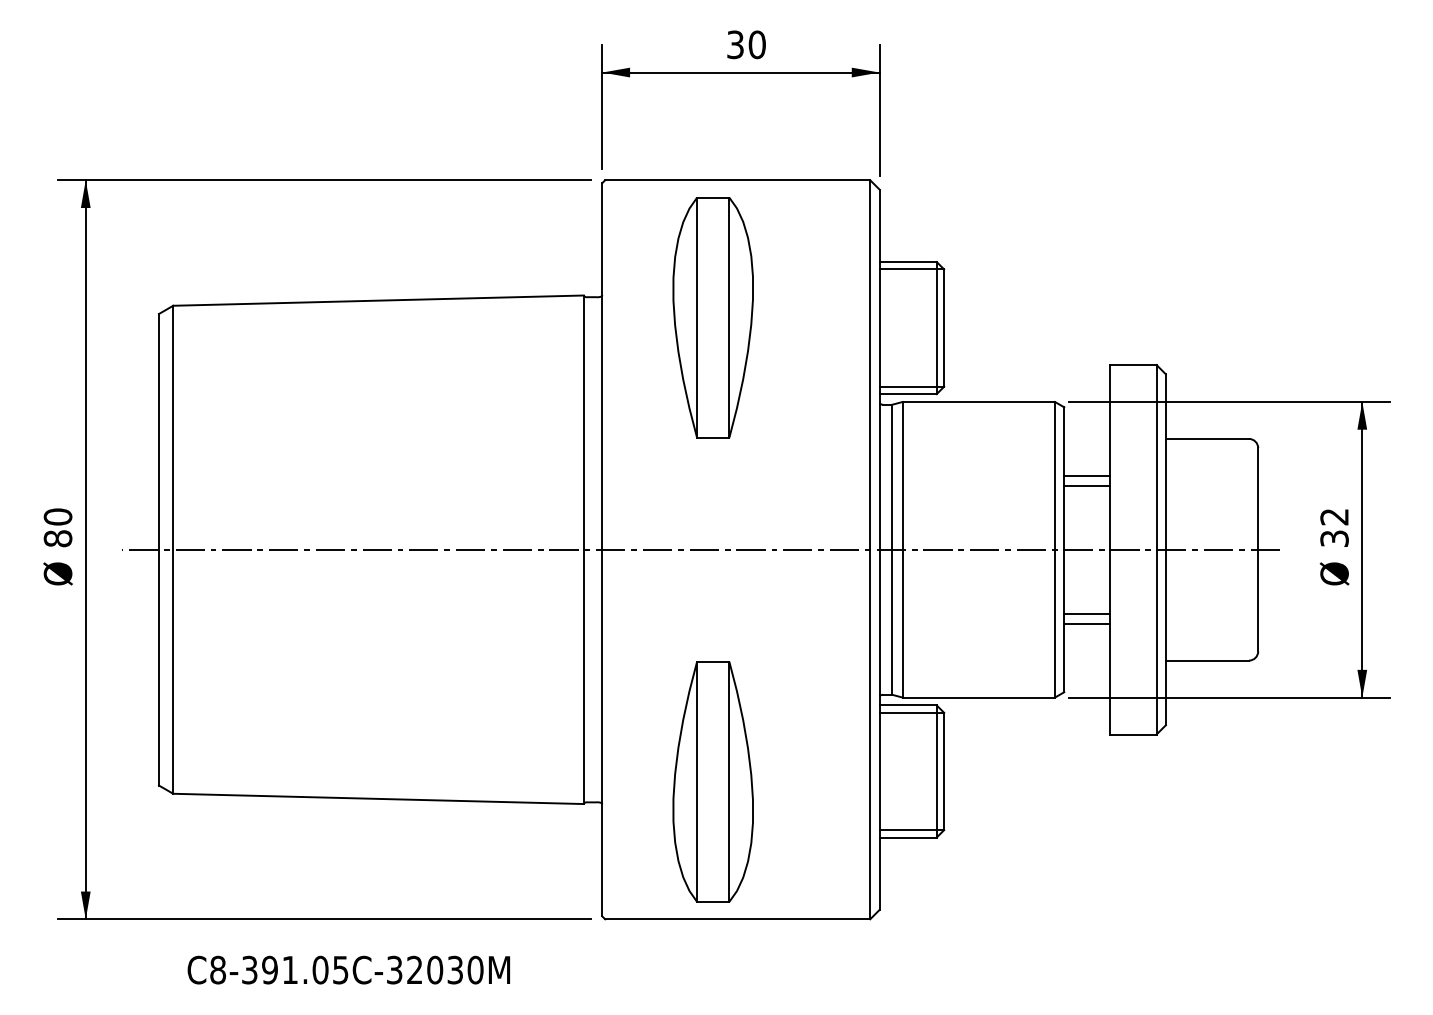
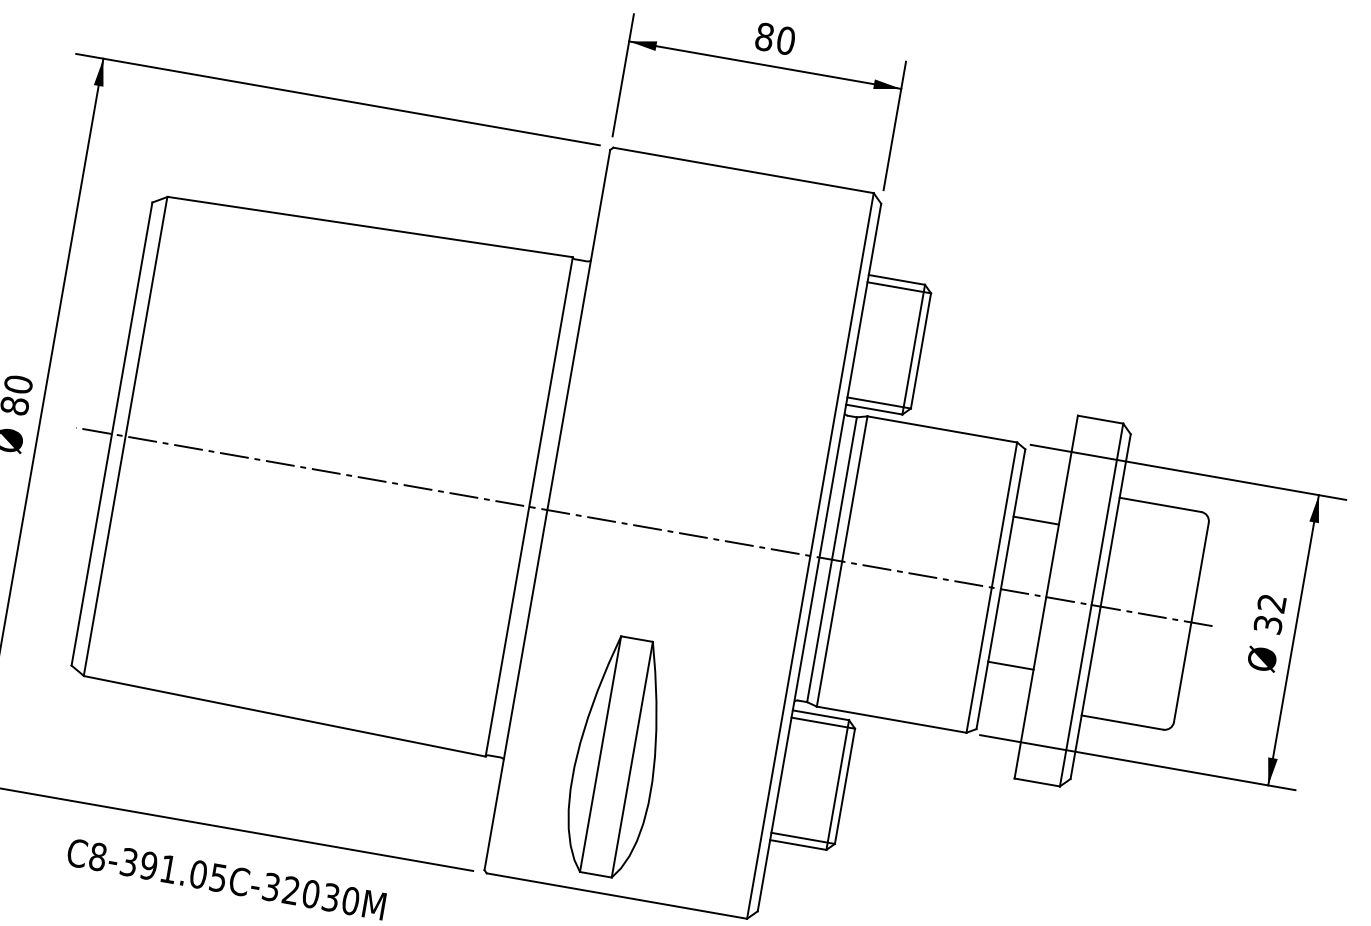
text: (735, 44) -> (764, 36), 30 -> 80
part: (712, 317) -> (695, 300), removed
line: (1087, 486) -> (1034, 531), removed
line: (1087, 613) -> (1012, 655), removed

